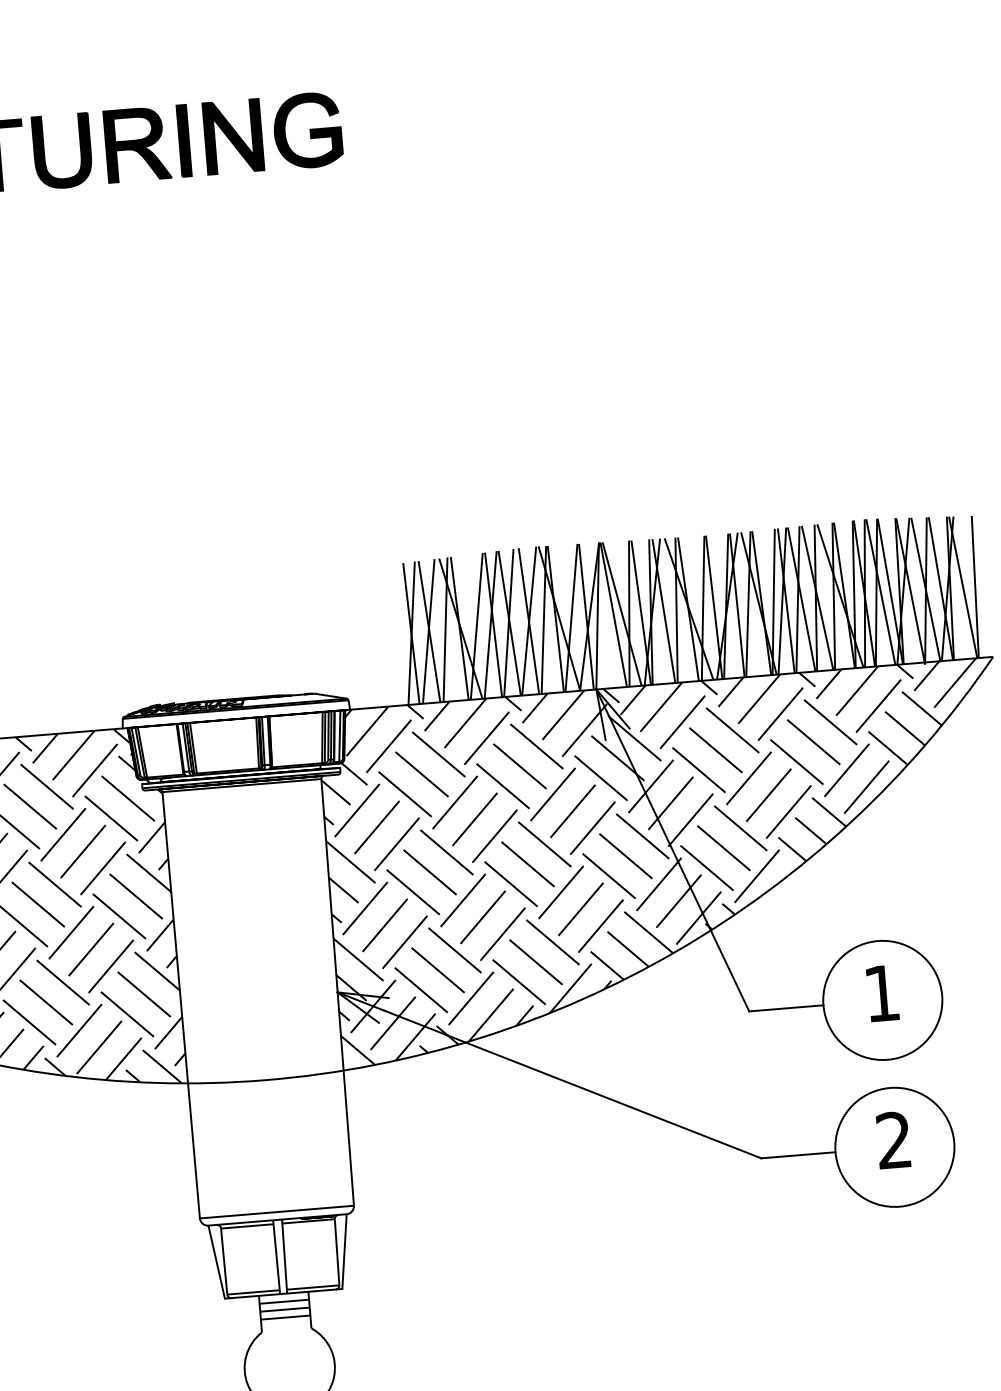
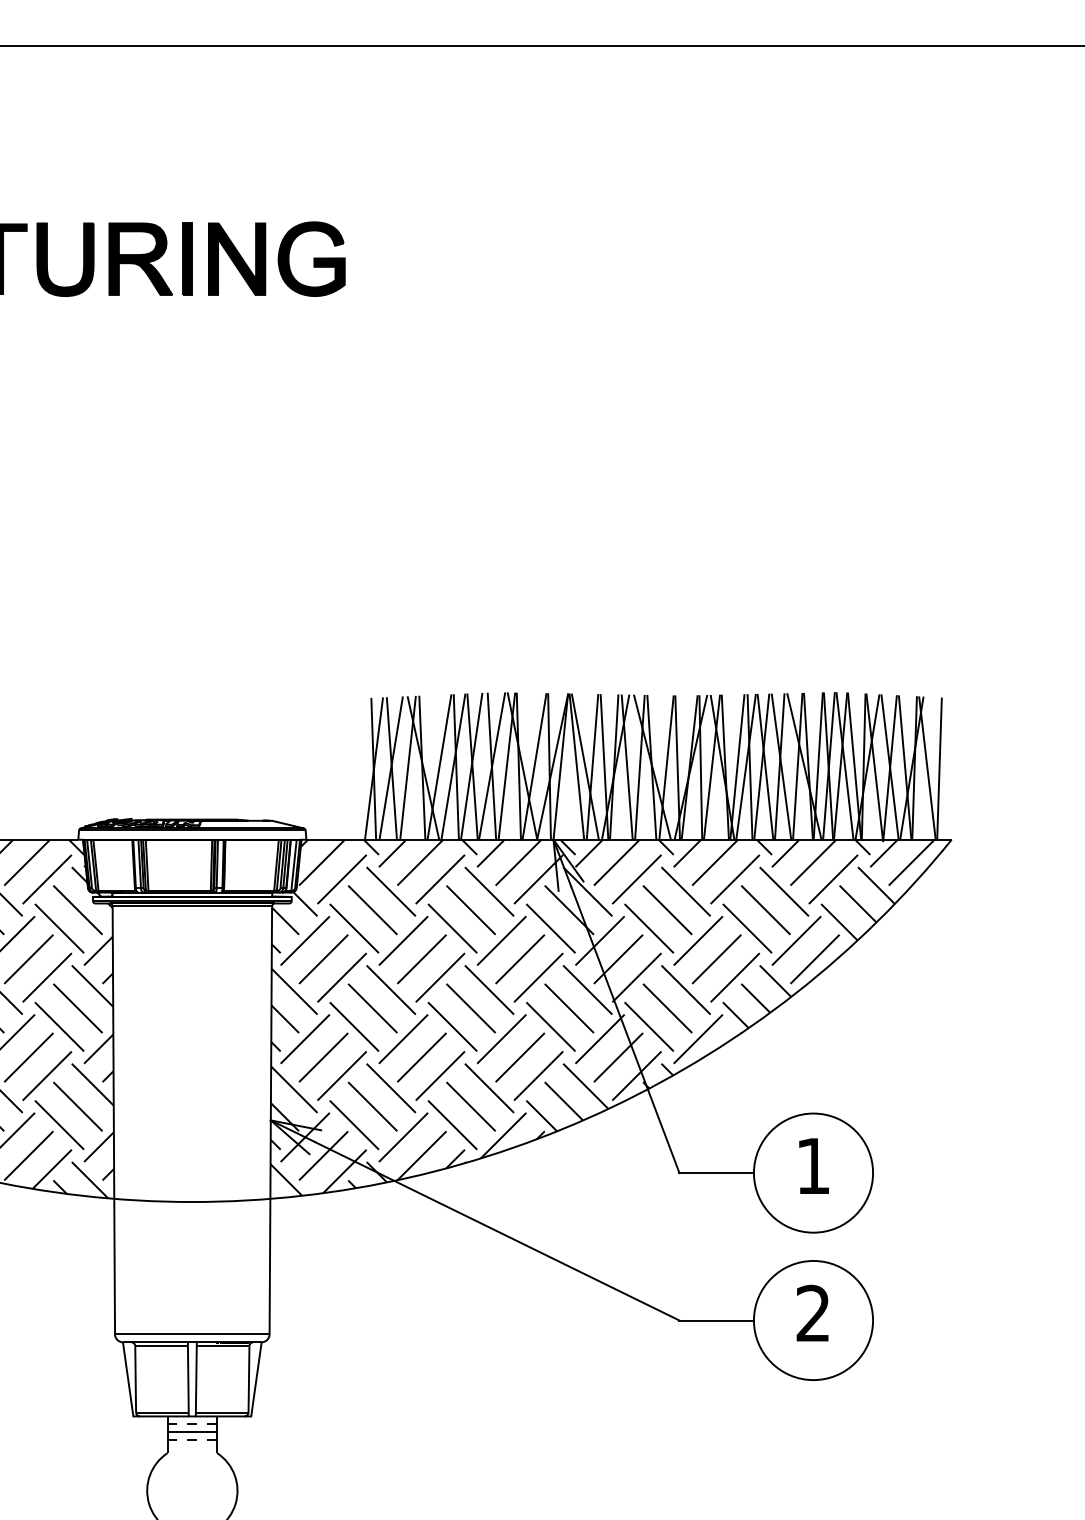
line: (284, 1301) -> (192, 1424), solid -> dashed
line: (285, 1317) -> (192, 1440), solid -> dashed

